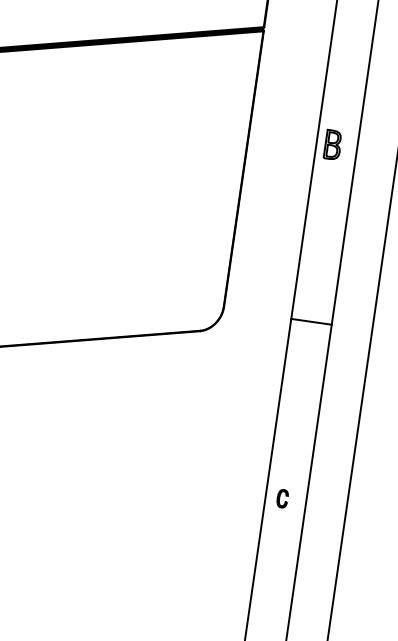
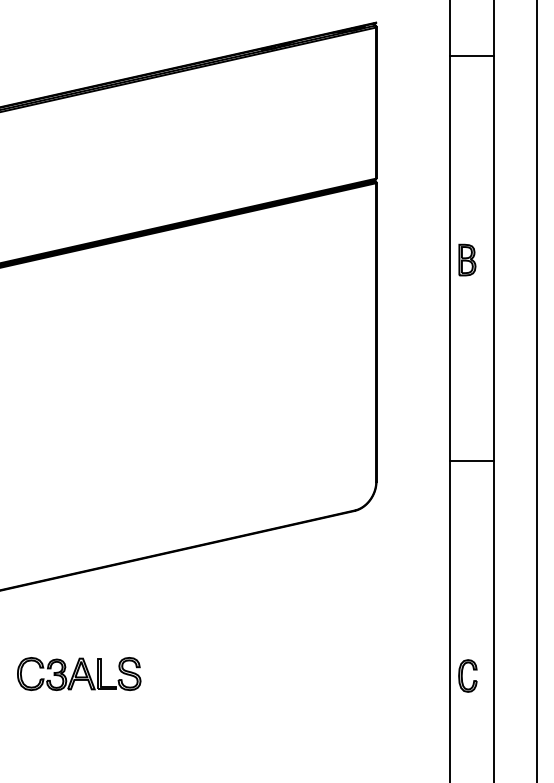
part: (333, 144) -> (467, 259), moved
line: (311, 321) -> (471, 460), moved
part: (282, 498) -> (467, 675), size x1.67

